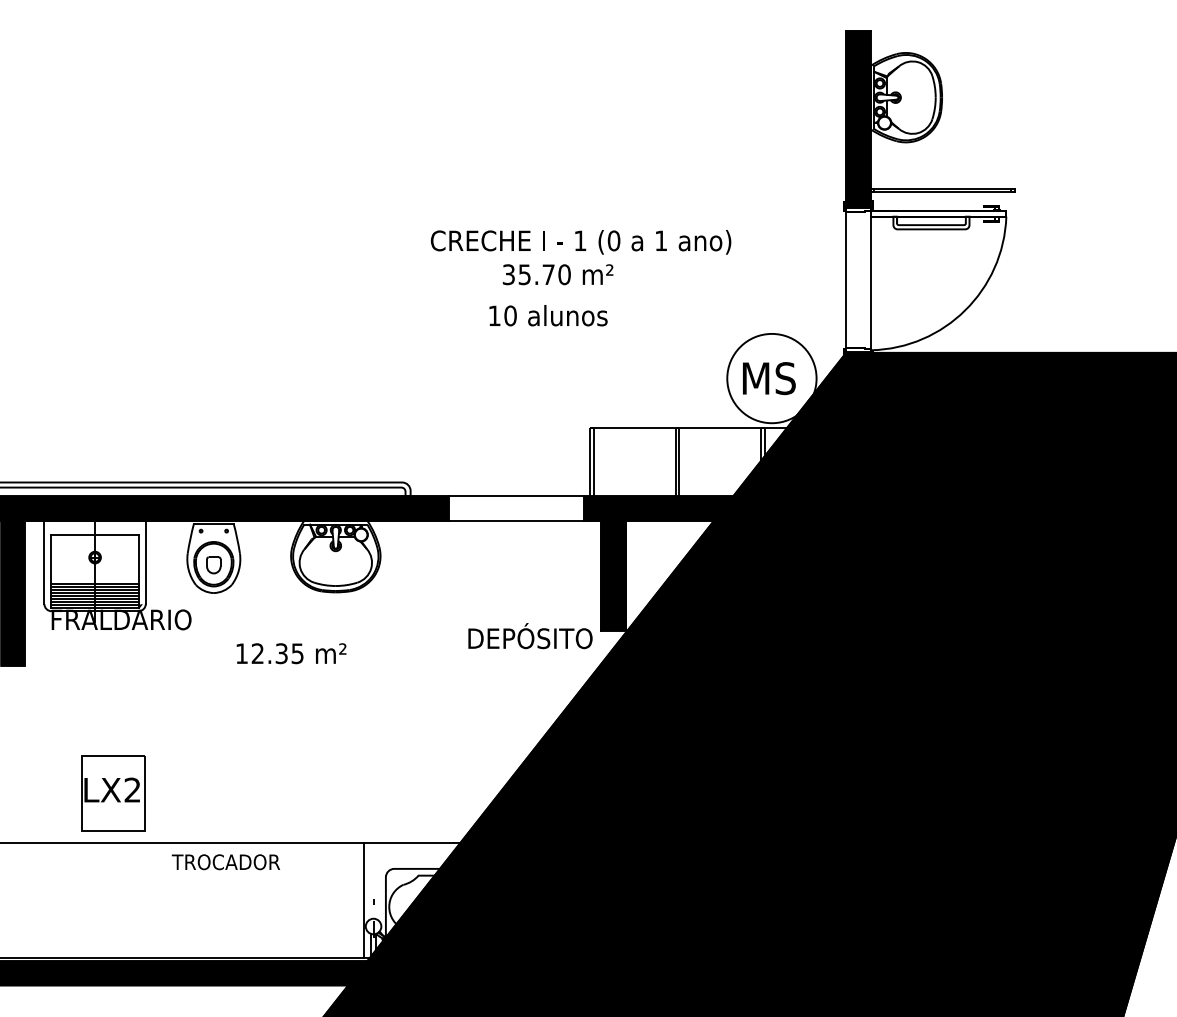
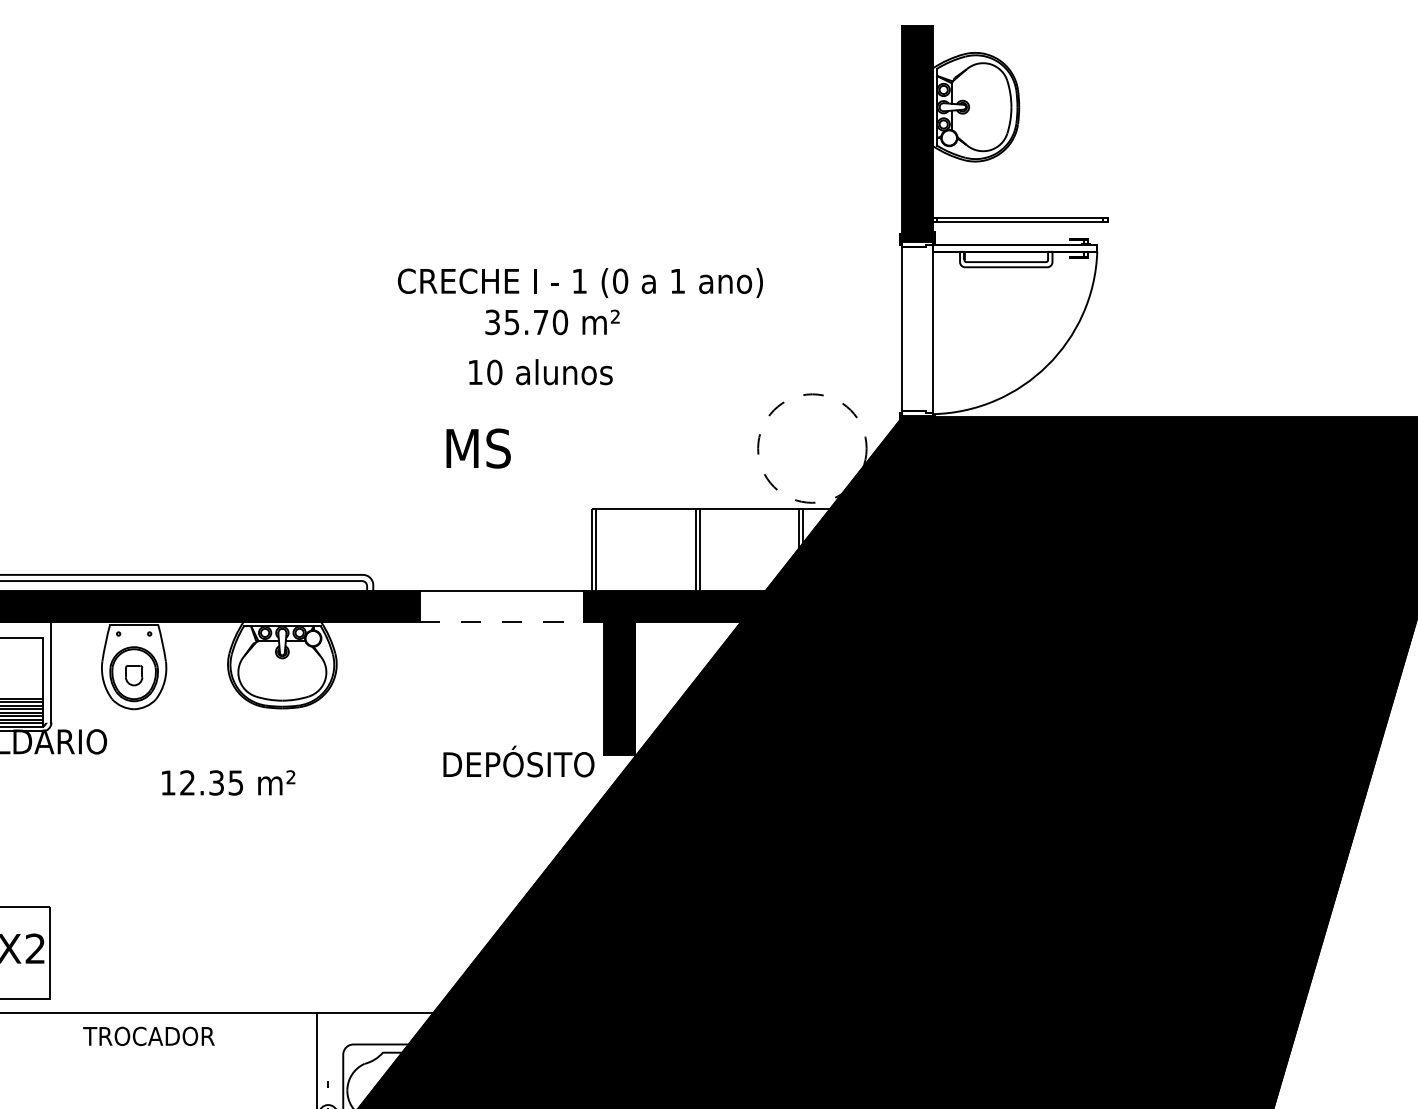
text: (769, 378) -> (478, 448), moved
circle: (771, 378) -> (811, 448), solid -> dashed
line: (516, 521) -> (501, 622), solid -> dashed

